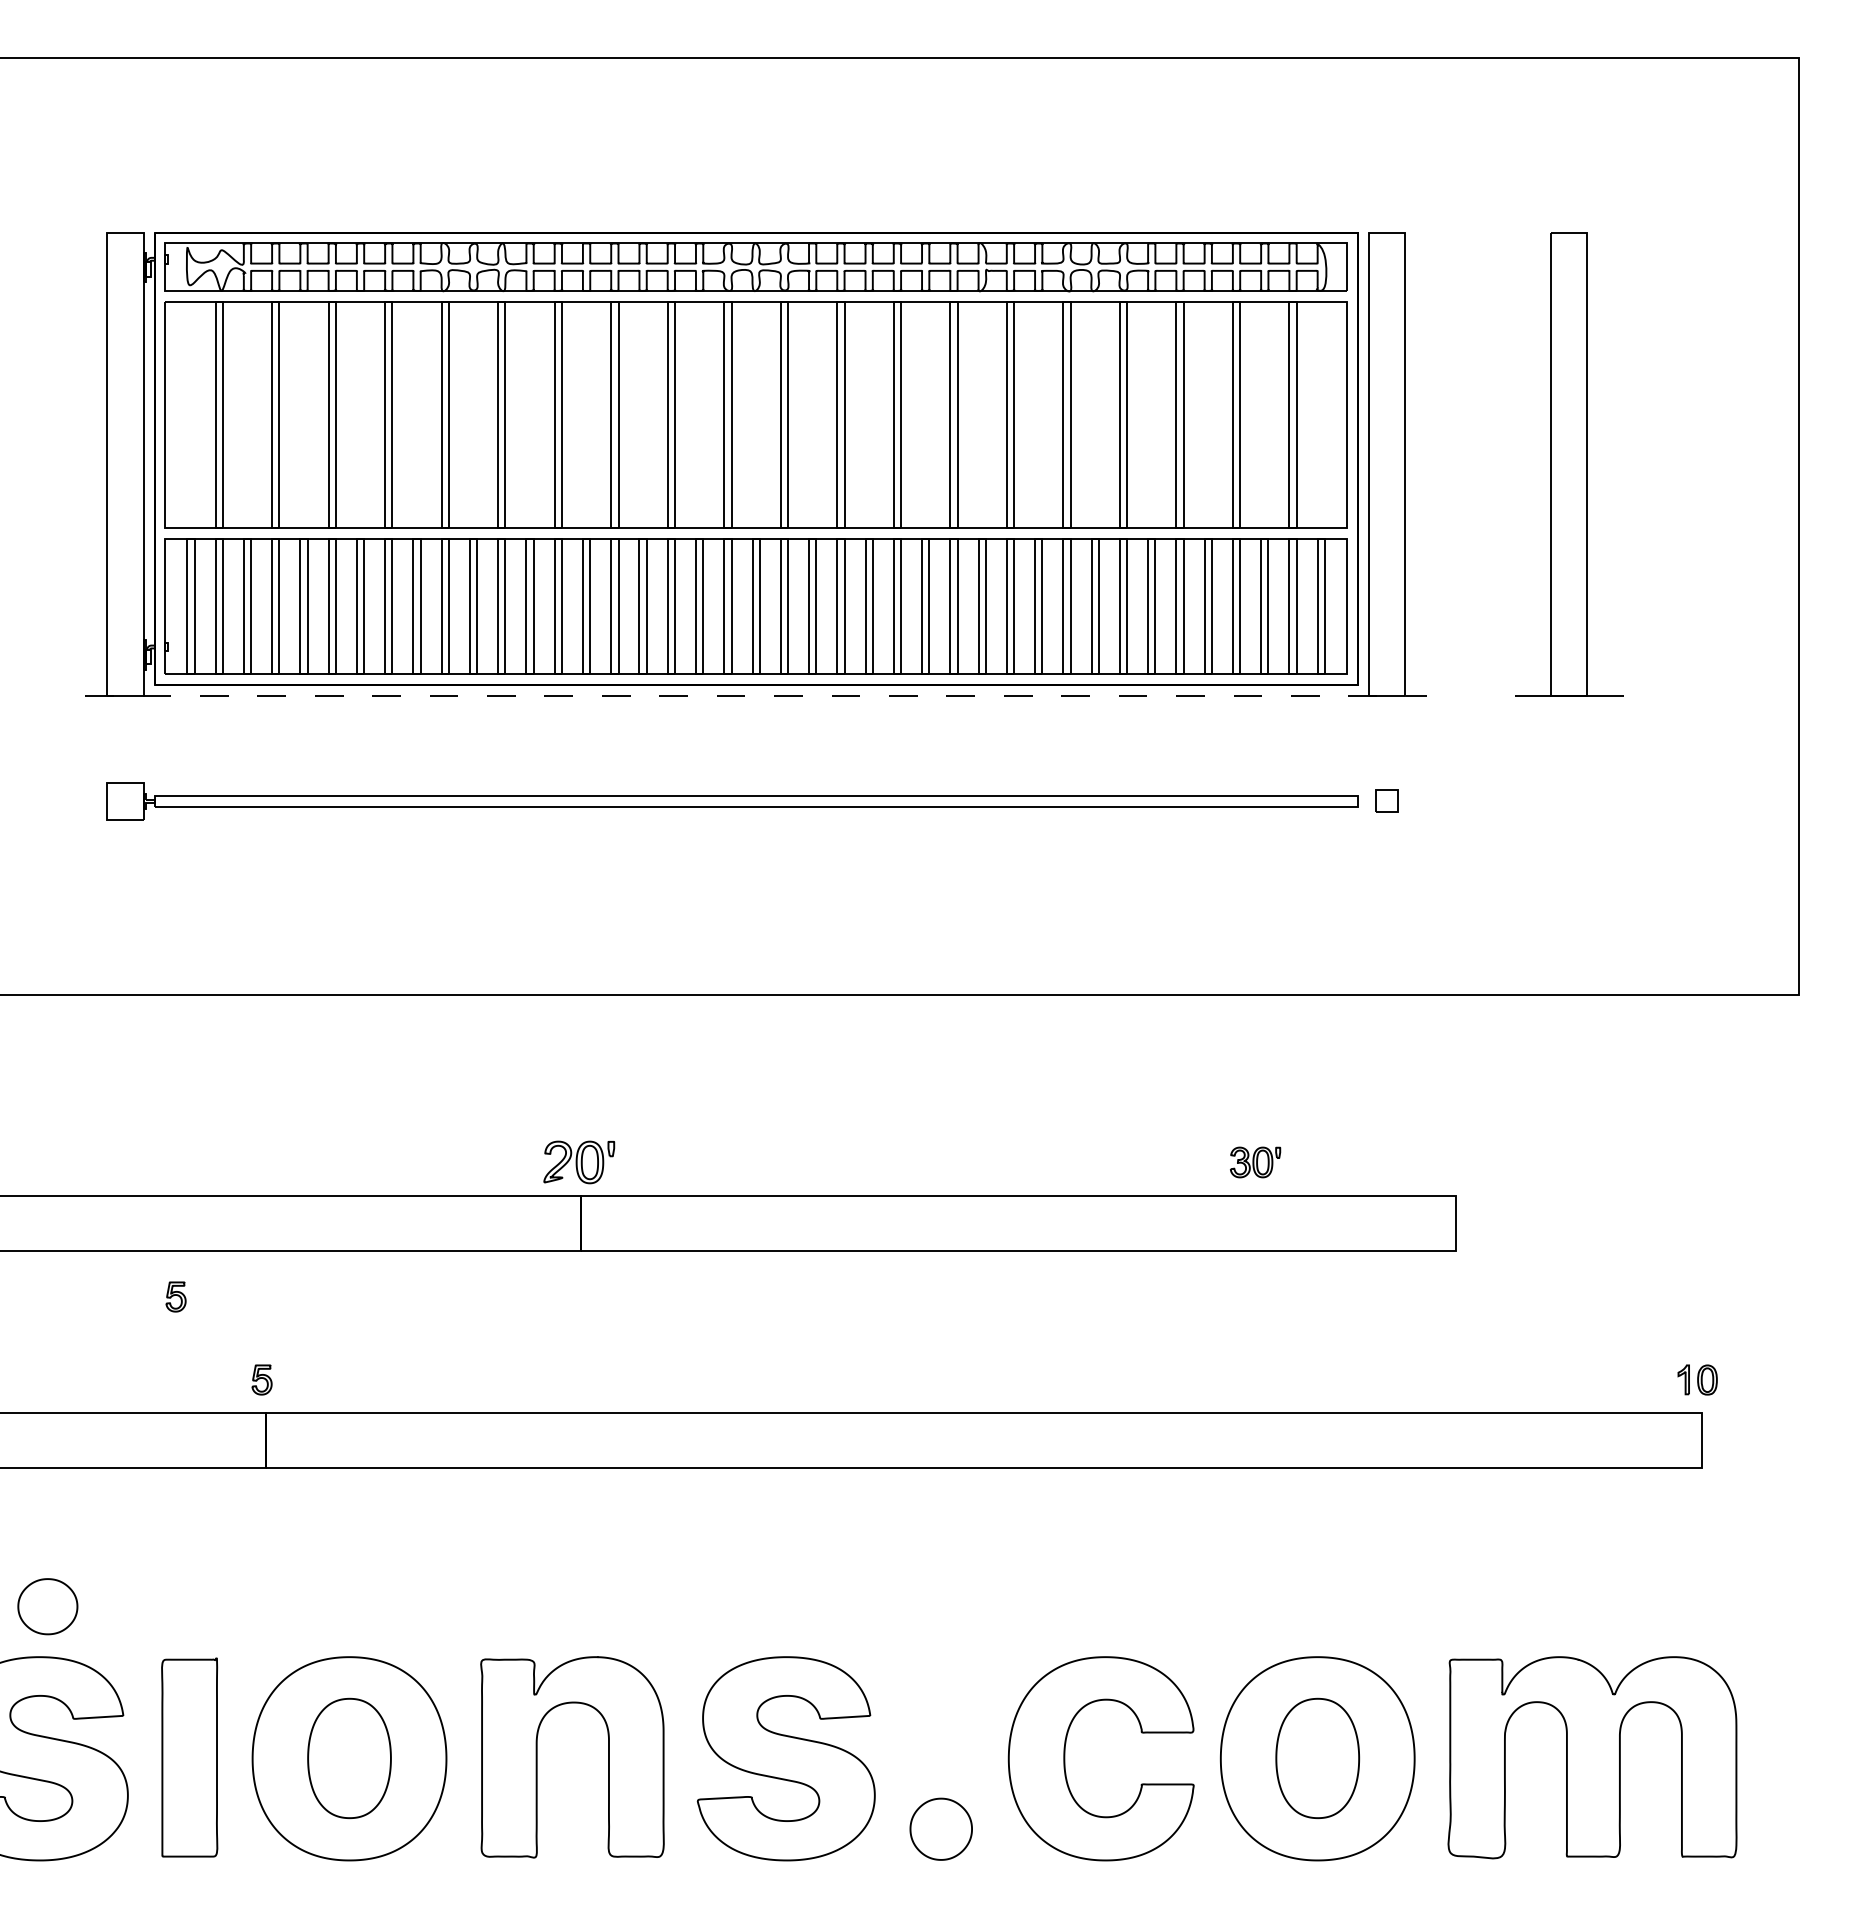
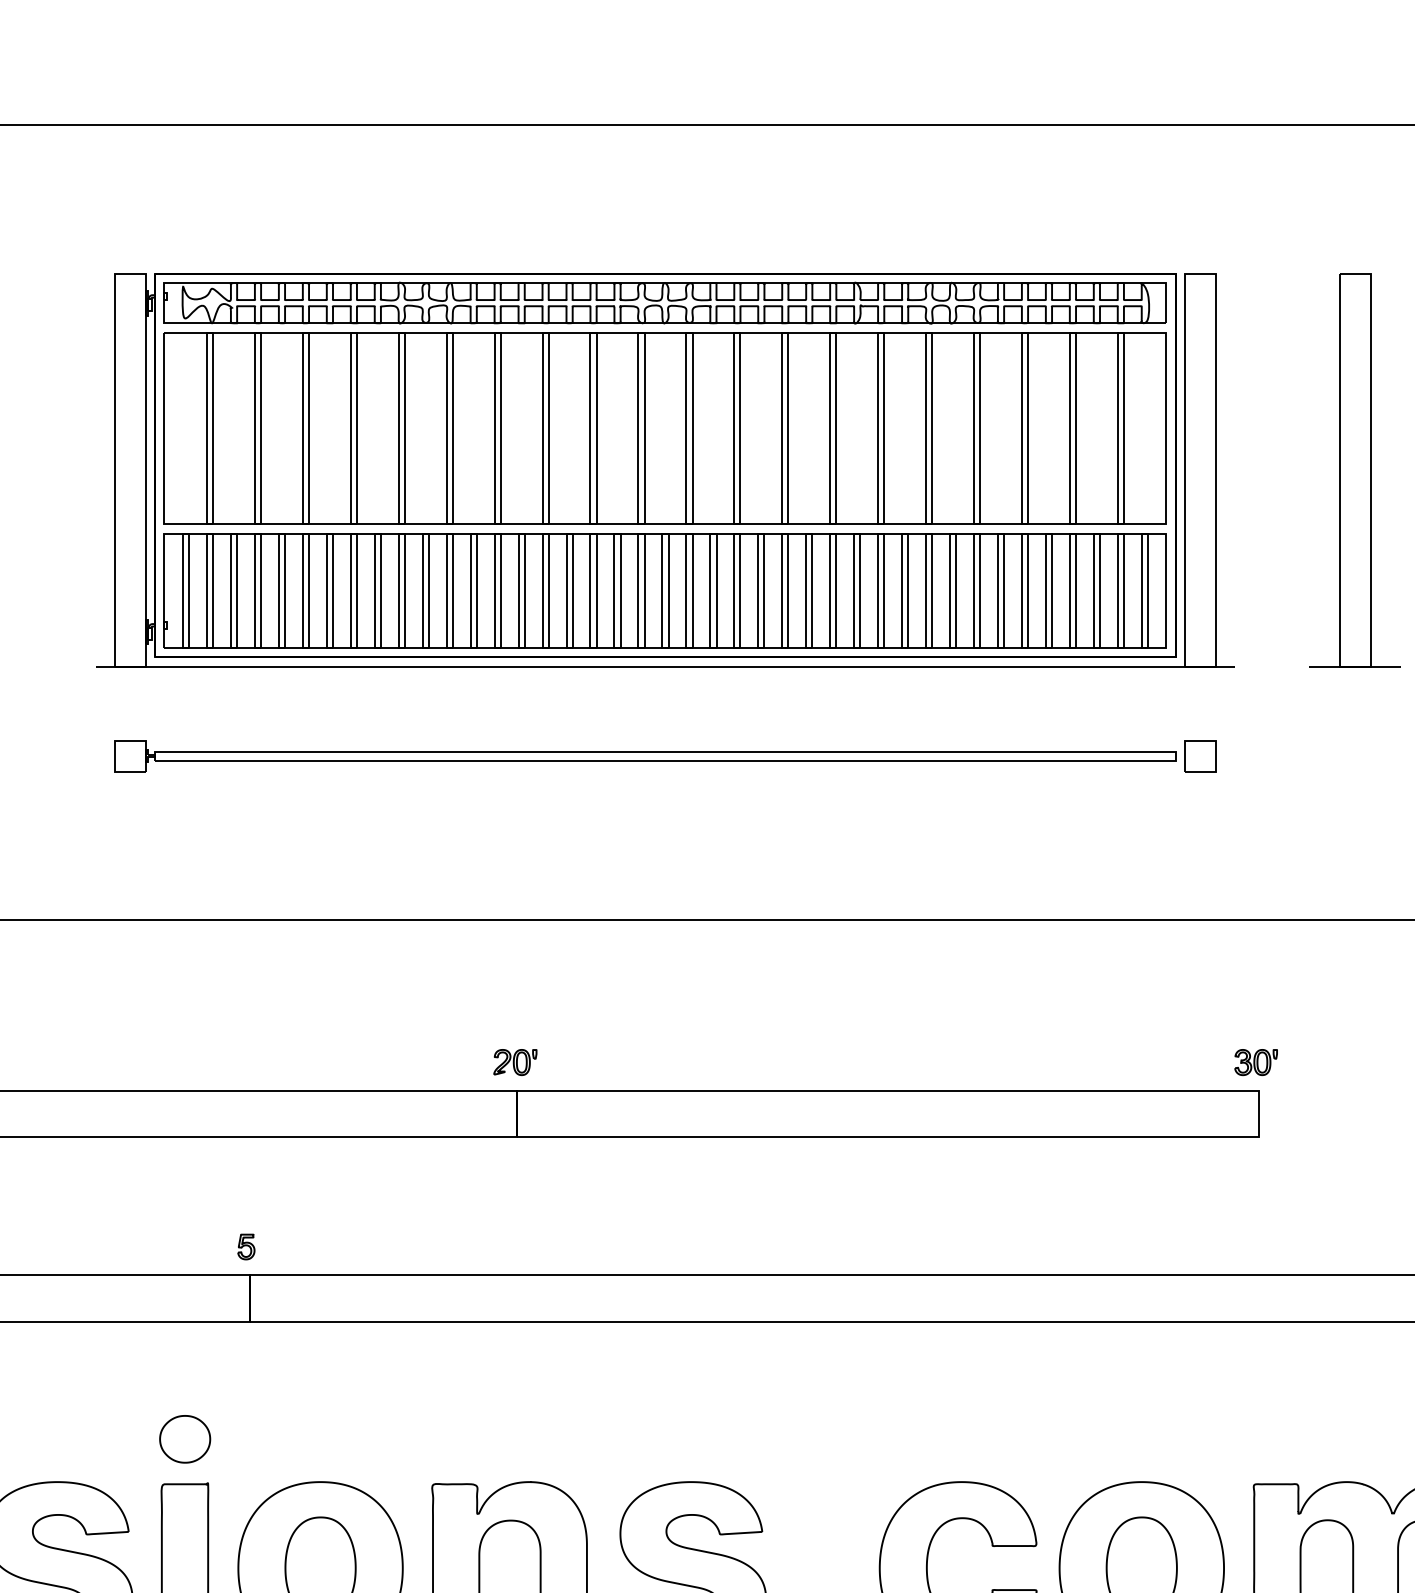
line: (756, 695) -> (665, 666), dashed -> solid
part: (1386, 801) -> (1200, 756), size x1.67
part: (578, 1162) -> (514, 1062), size x0.71
part: (1255, 1162) -> (1256, 1062), moved
part: (175, 1296) -> (172, 1176), removed
part: (47, 1606) -> (184, 1439), moved

